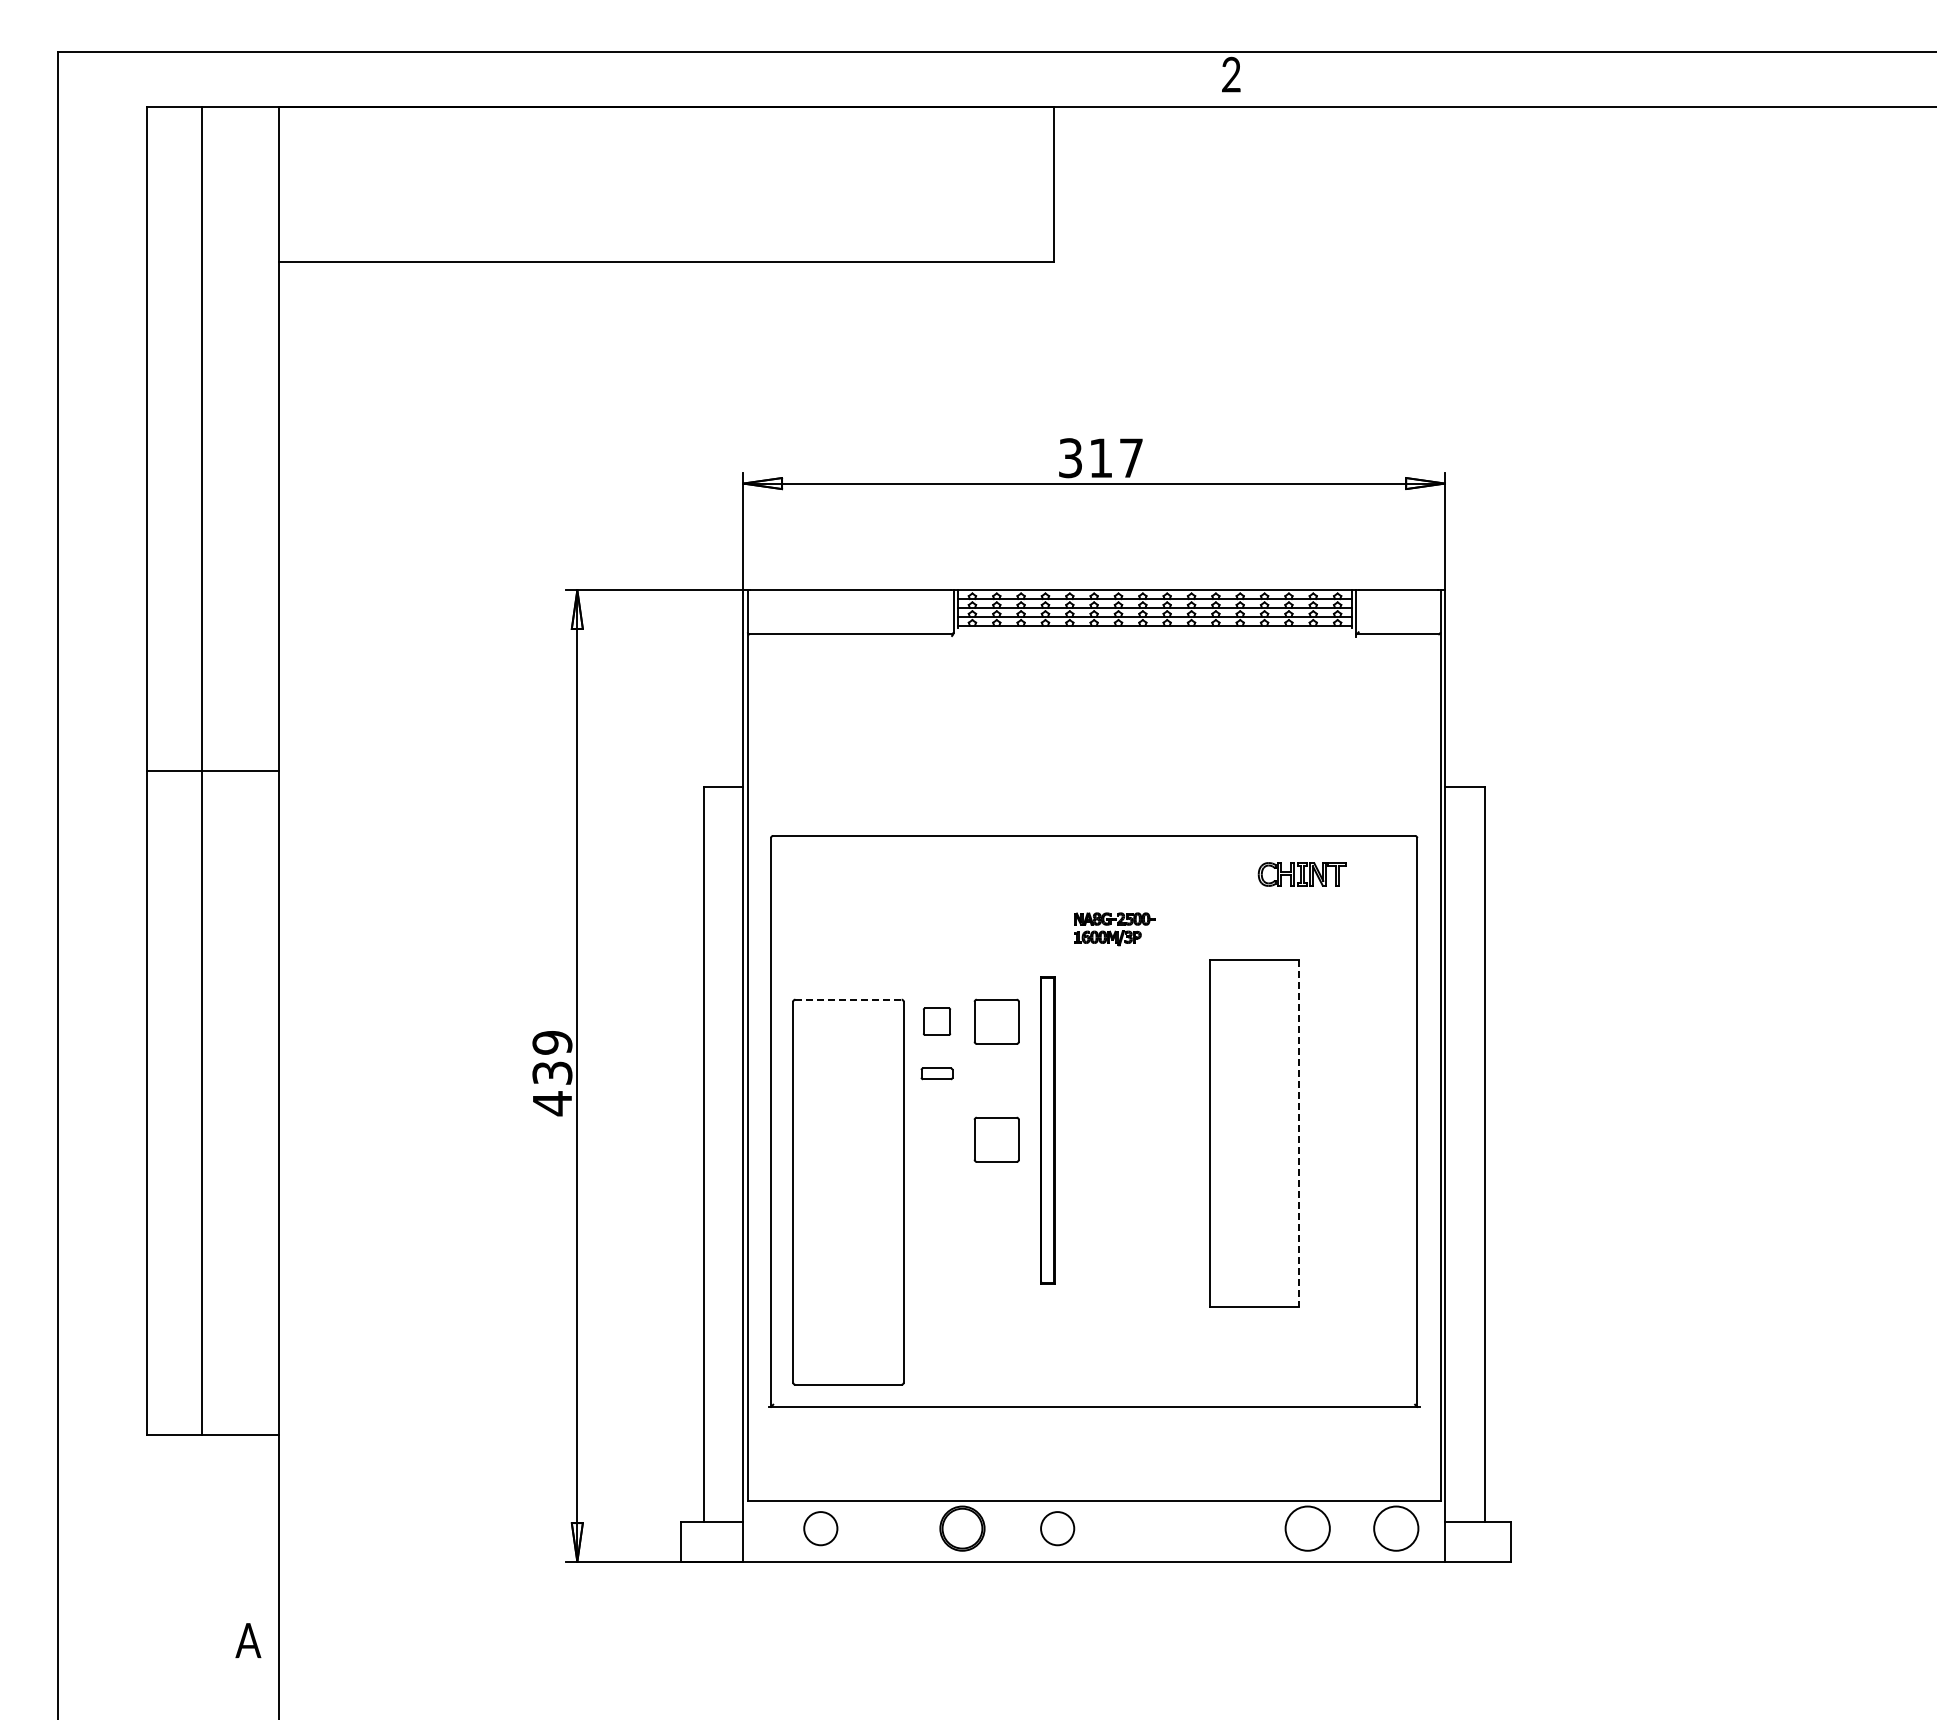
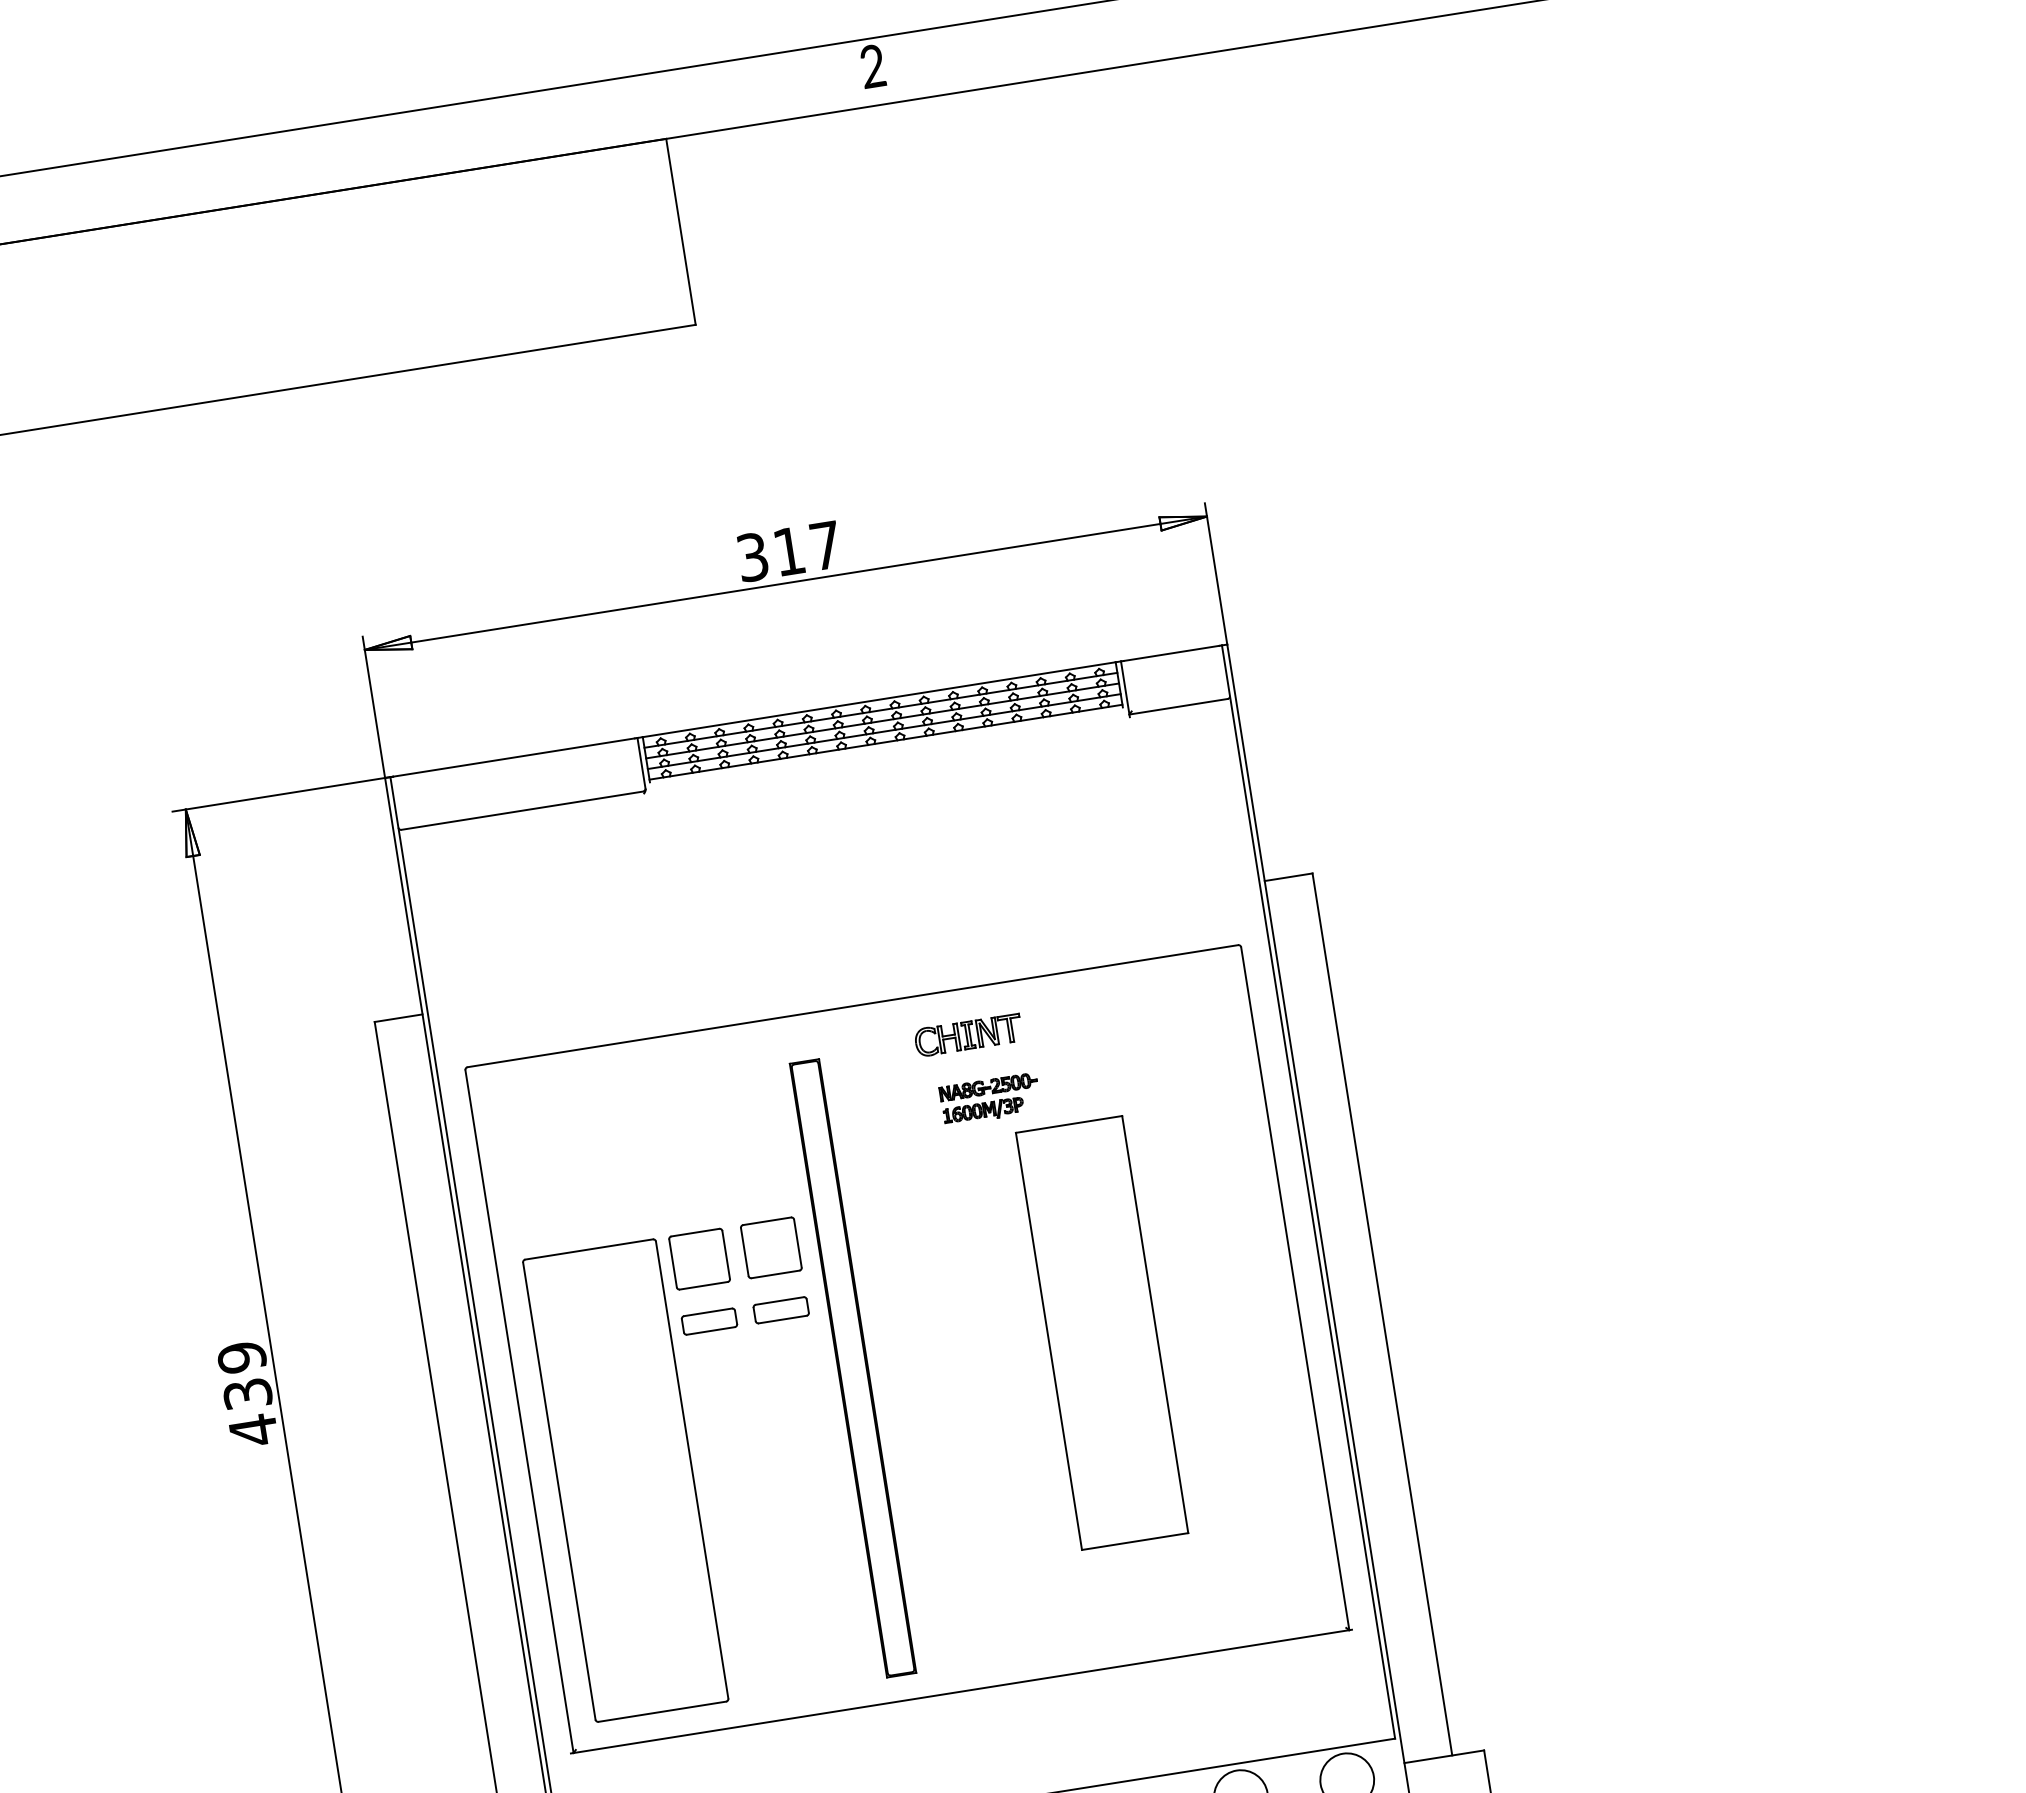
part: (1301, 874) -> (967, 1035), moved
part: (1114, 929) -> (989, 1099), moved
line: (848, 999) -> (589, 1249), dashed -> solid
part: (936, 1021) -> (698, 1258), size x1.67
part: (936, 1073) -> (708, 1321), size x1.43
part: (996, 1073) -> (780, 1309), added
part: (1047, 1130) -> (852, 1368), size x1.67
line: (1298, 1133) -> (1154, 1324), dashed -> solid
part: (996, 1139) -> (793, 1389), removed

